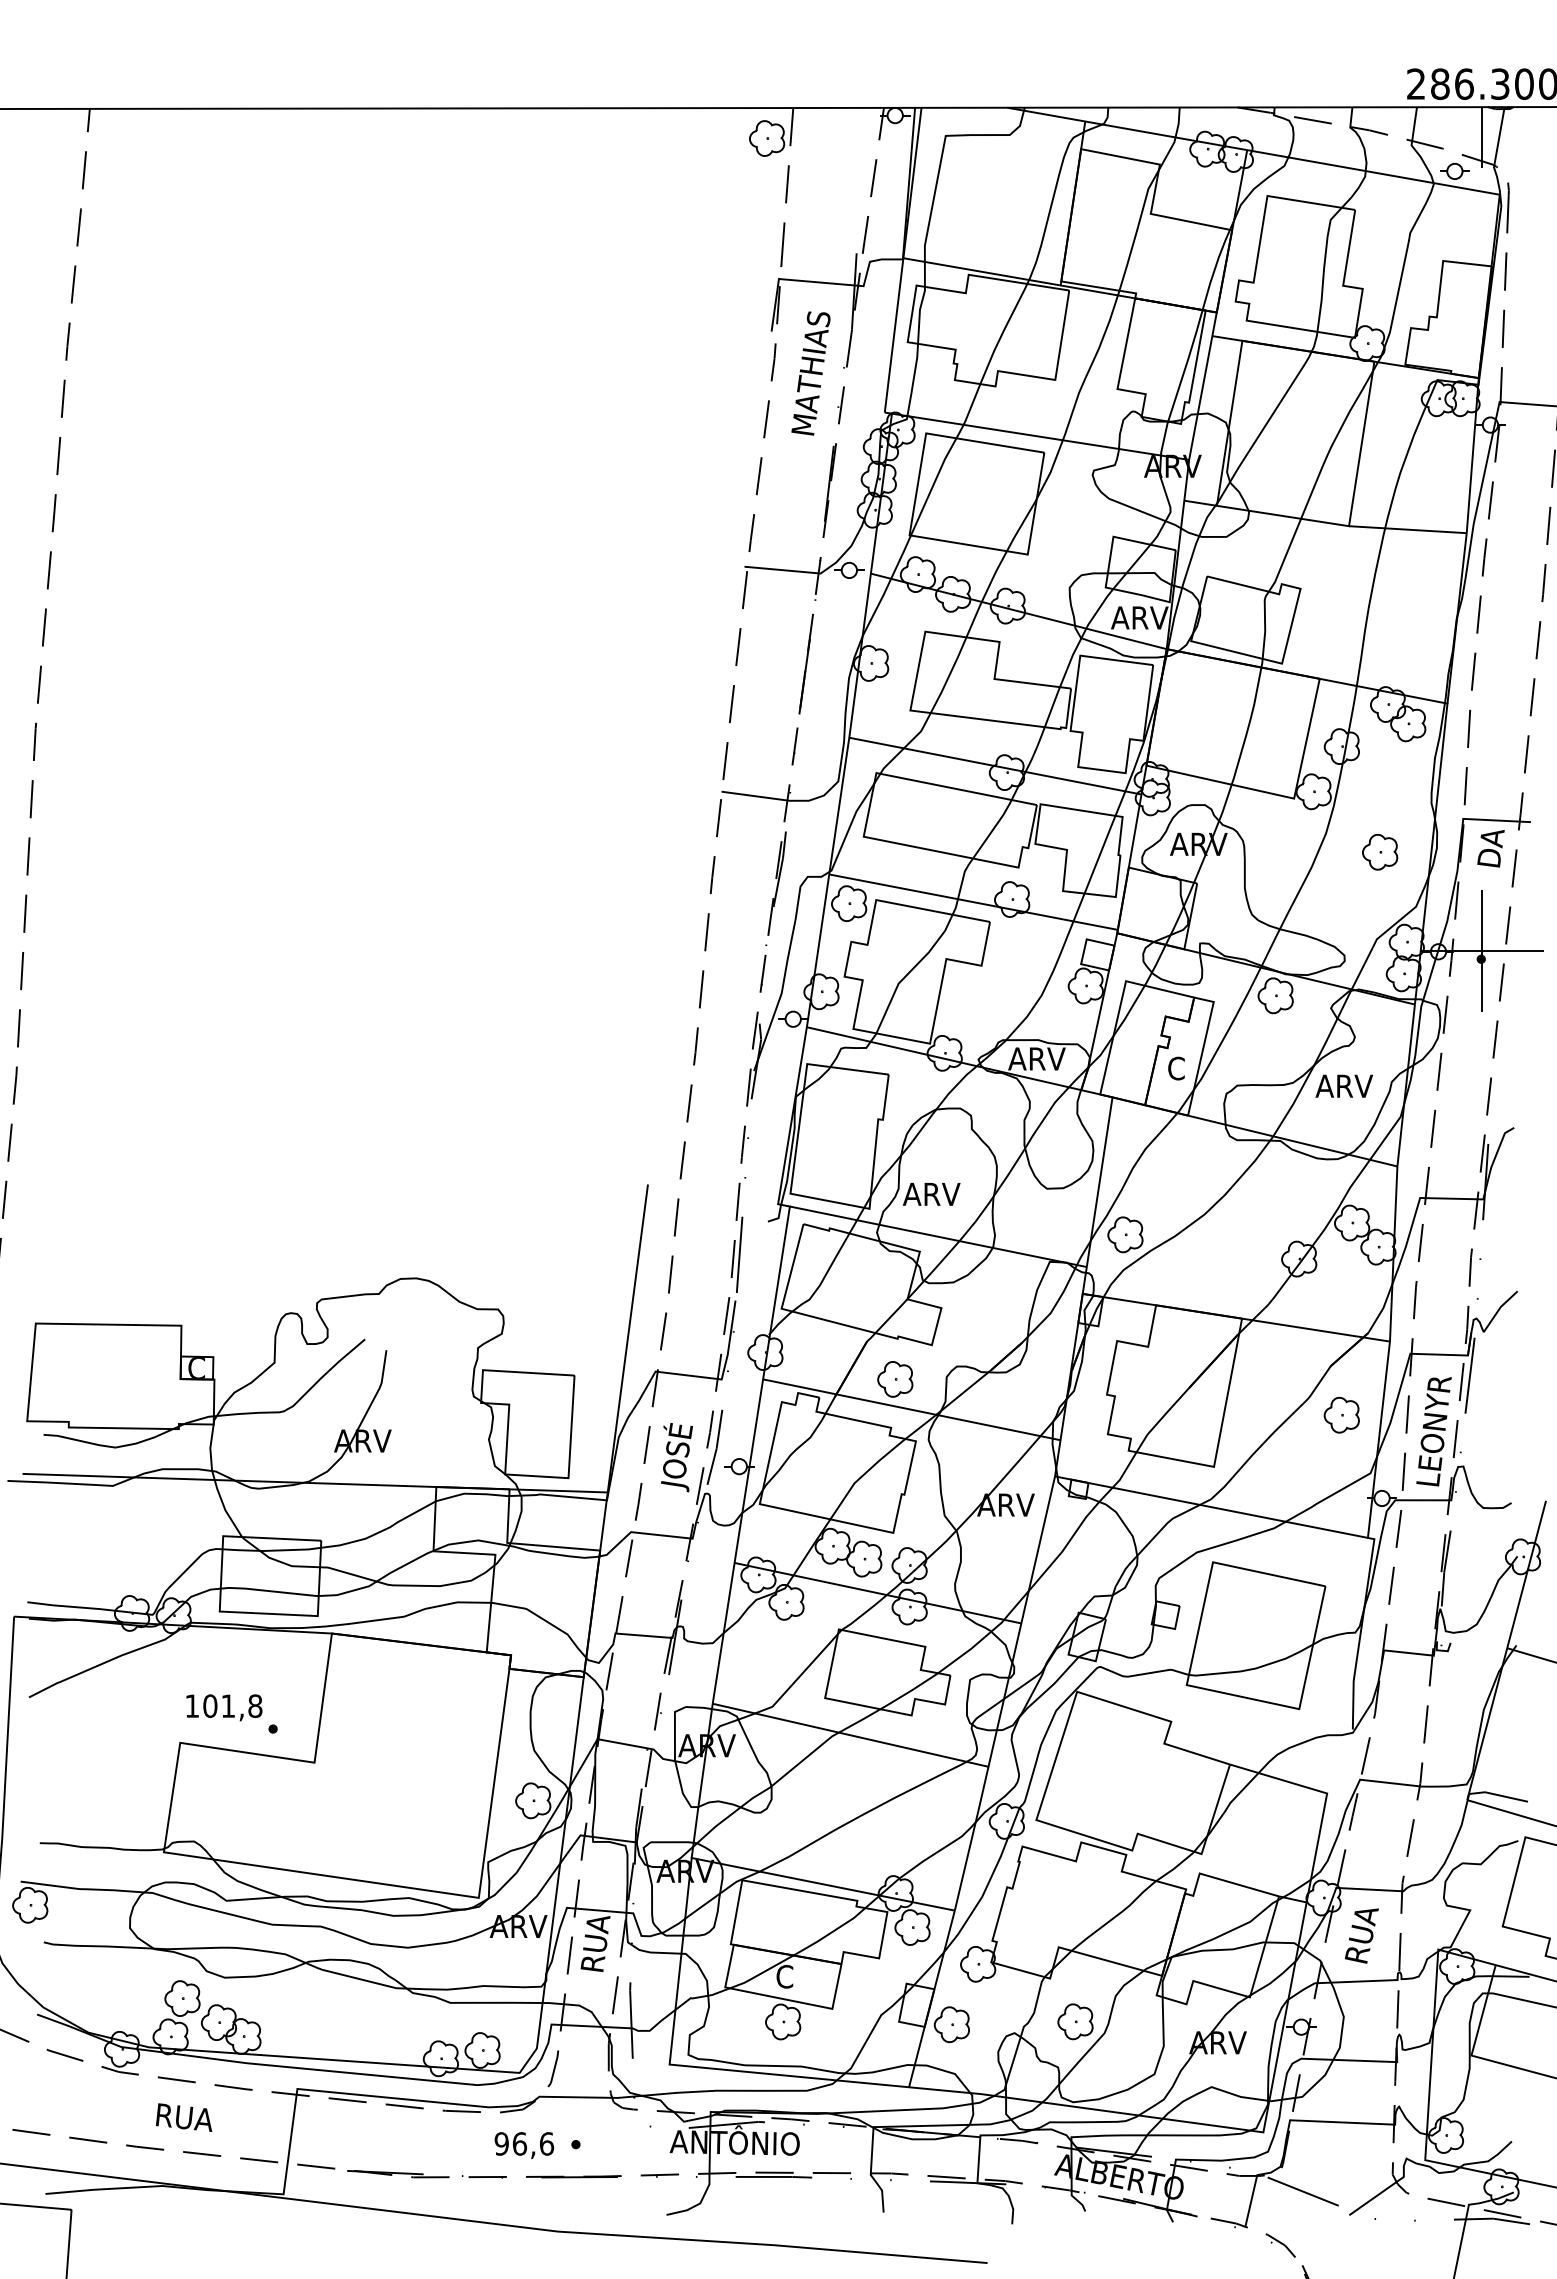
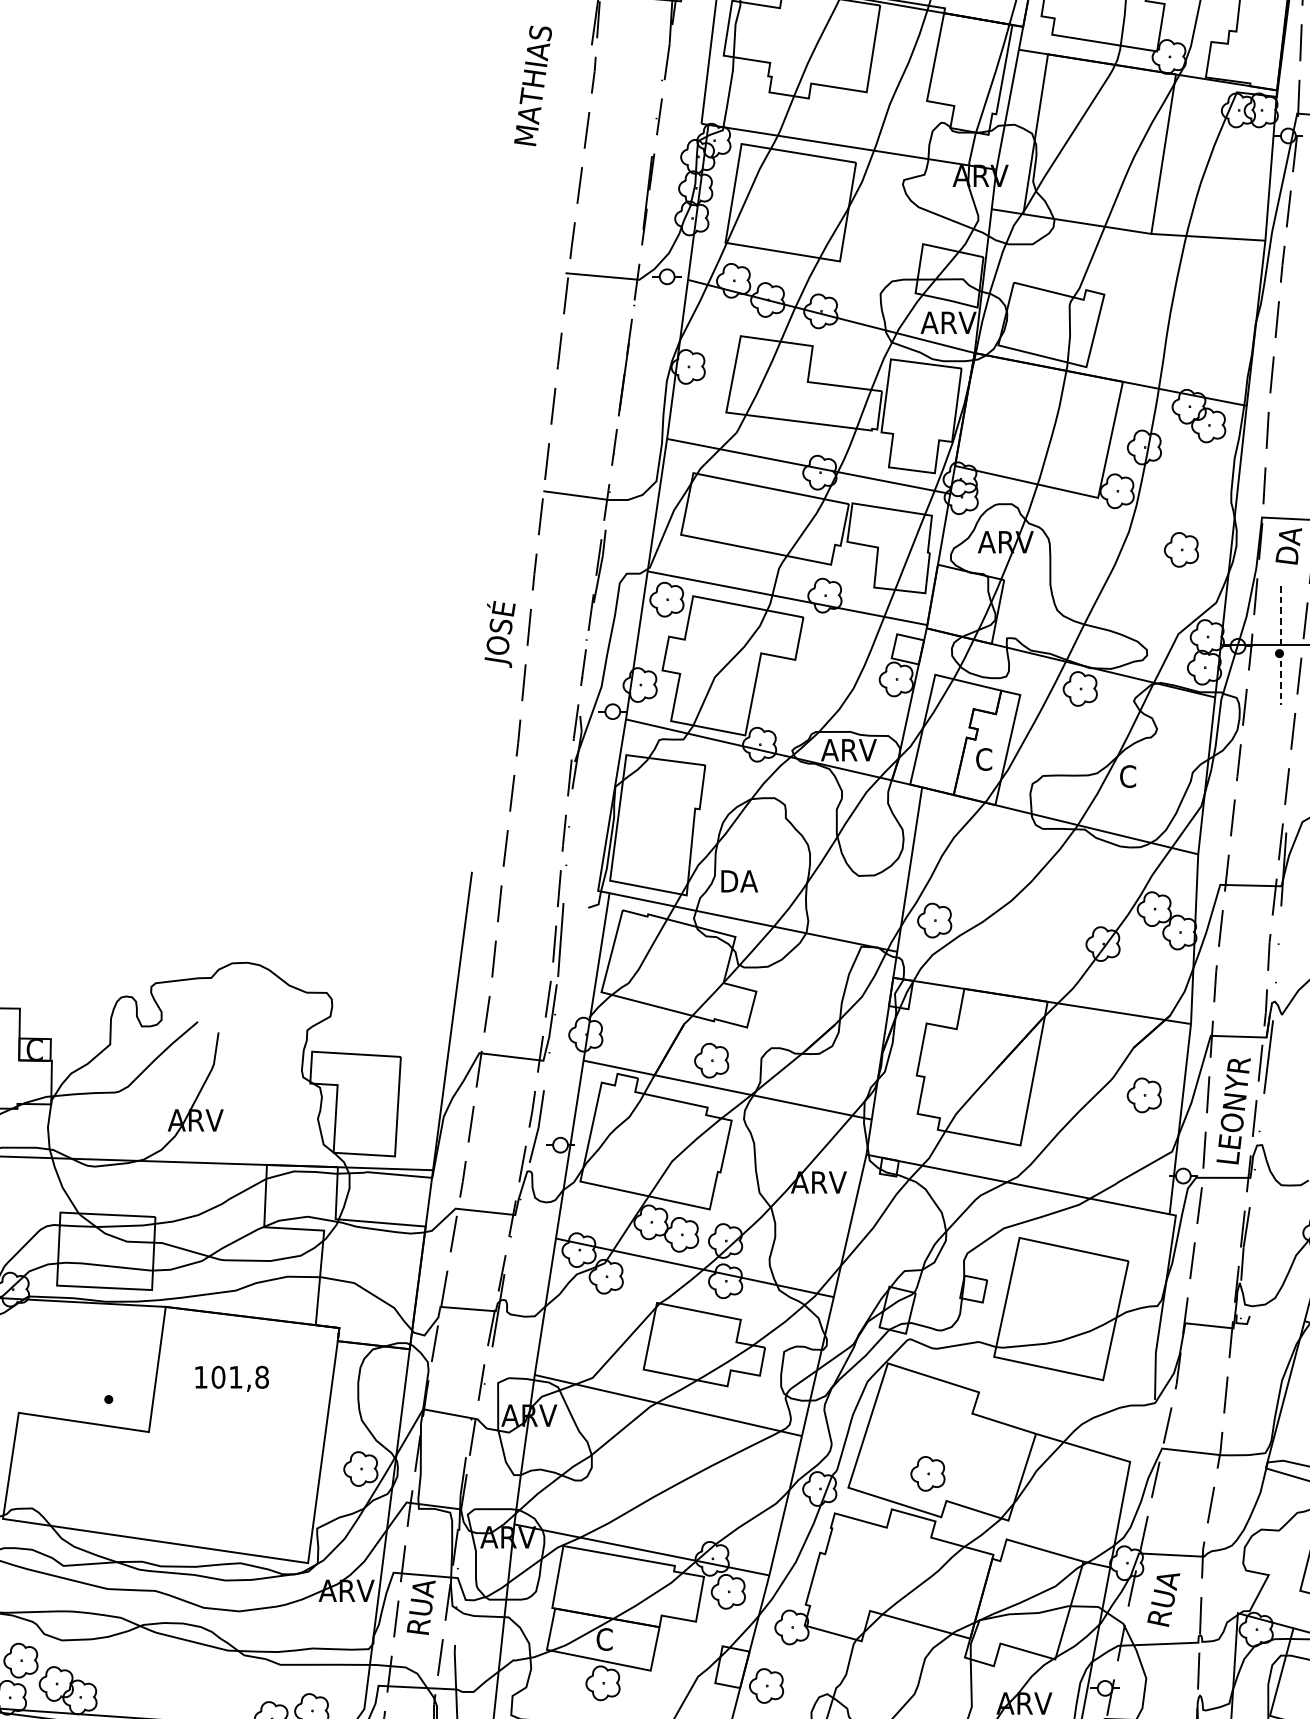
text: (810, 373) -> (532, 85), moved
line: (1482, 951) -> (1280, 646), solid -> dashed
text: (1344, 1086) -> (1146, 776), ARV -> C
text: (931, 1193) -> (746, 880), ARV -> DA
text: (676, 1457) -> (499, 634), moved
text: (224, 1707) -> (232, 1378), moved
part: (1075, 2021) -> (927, 1473), moved

